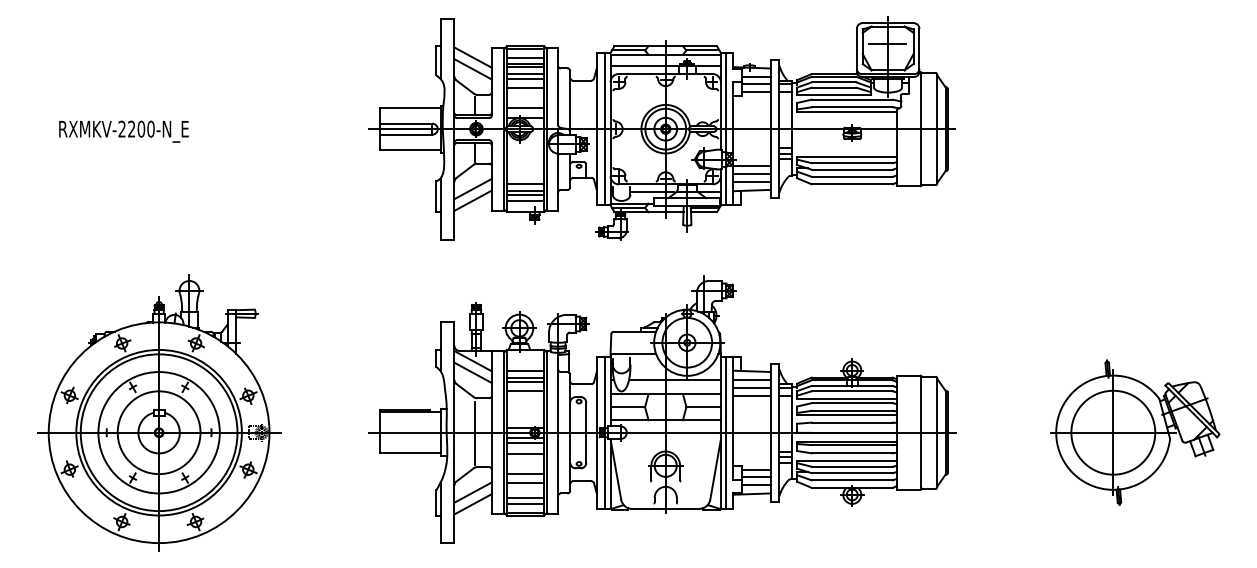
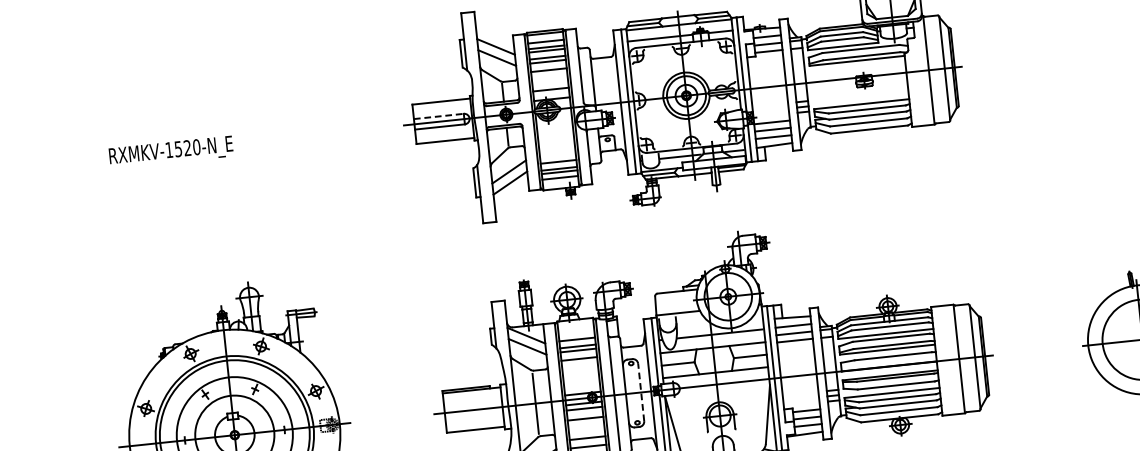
line: (406, 123) -> (439, 116), solid -> dashed
text: (131, 128) -> (178, 148), RXMKV-2200-N_E -> RXMKV-1520-N_E
line: (586, 432) -> (641, 392), solid -> dashed

